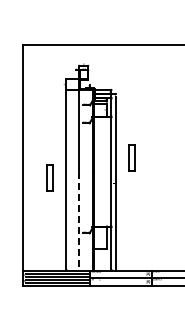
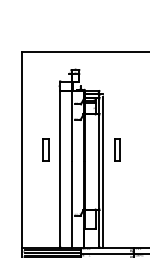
part: (49, 177) -> (45, 149), moved
line: (79, 221) -> (71, 205), dashed -> solid

